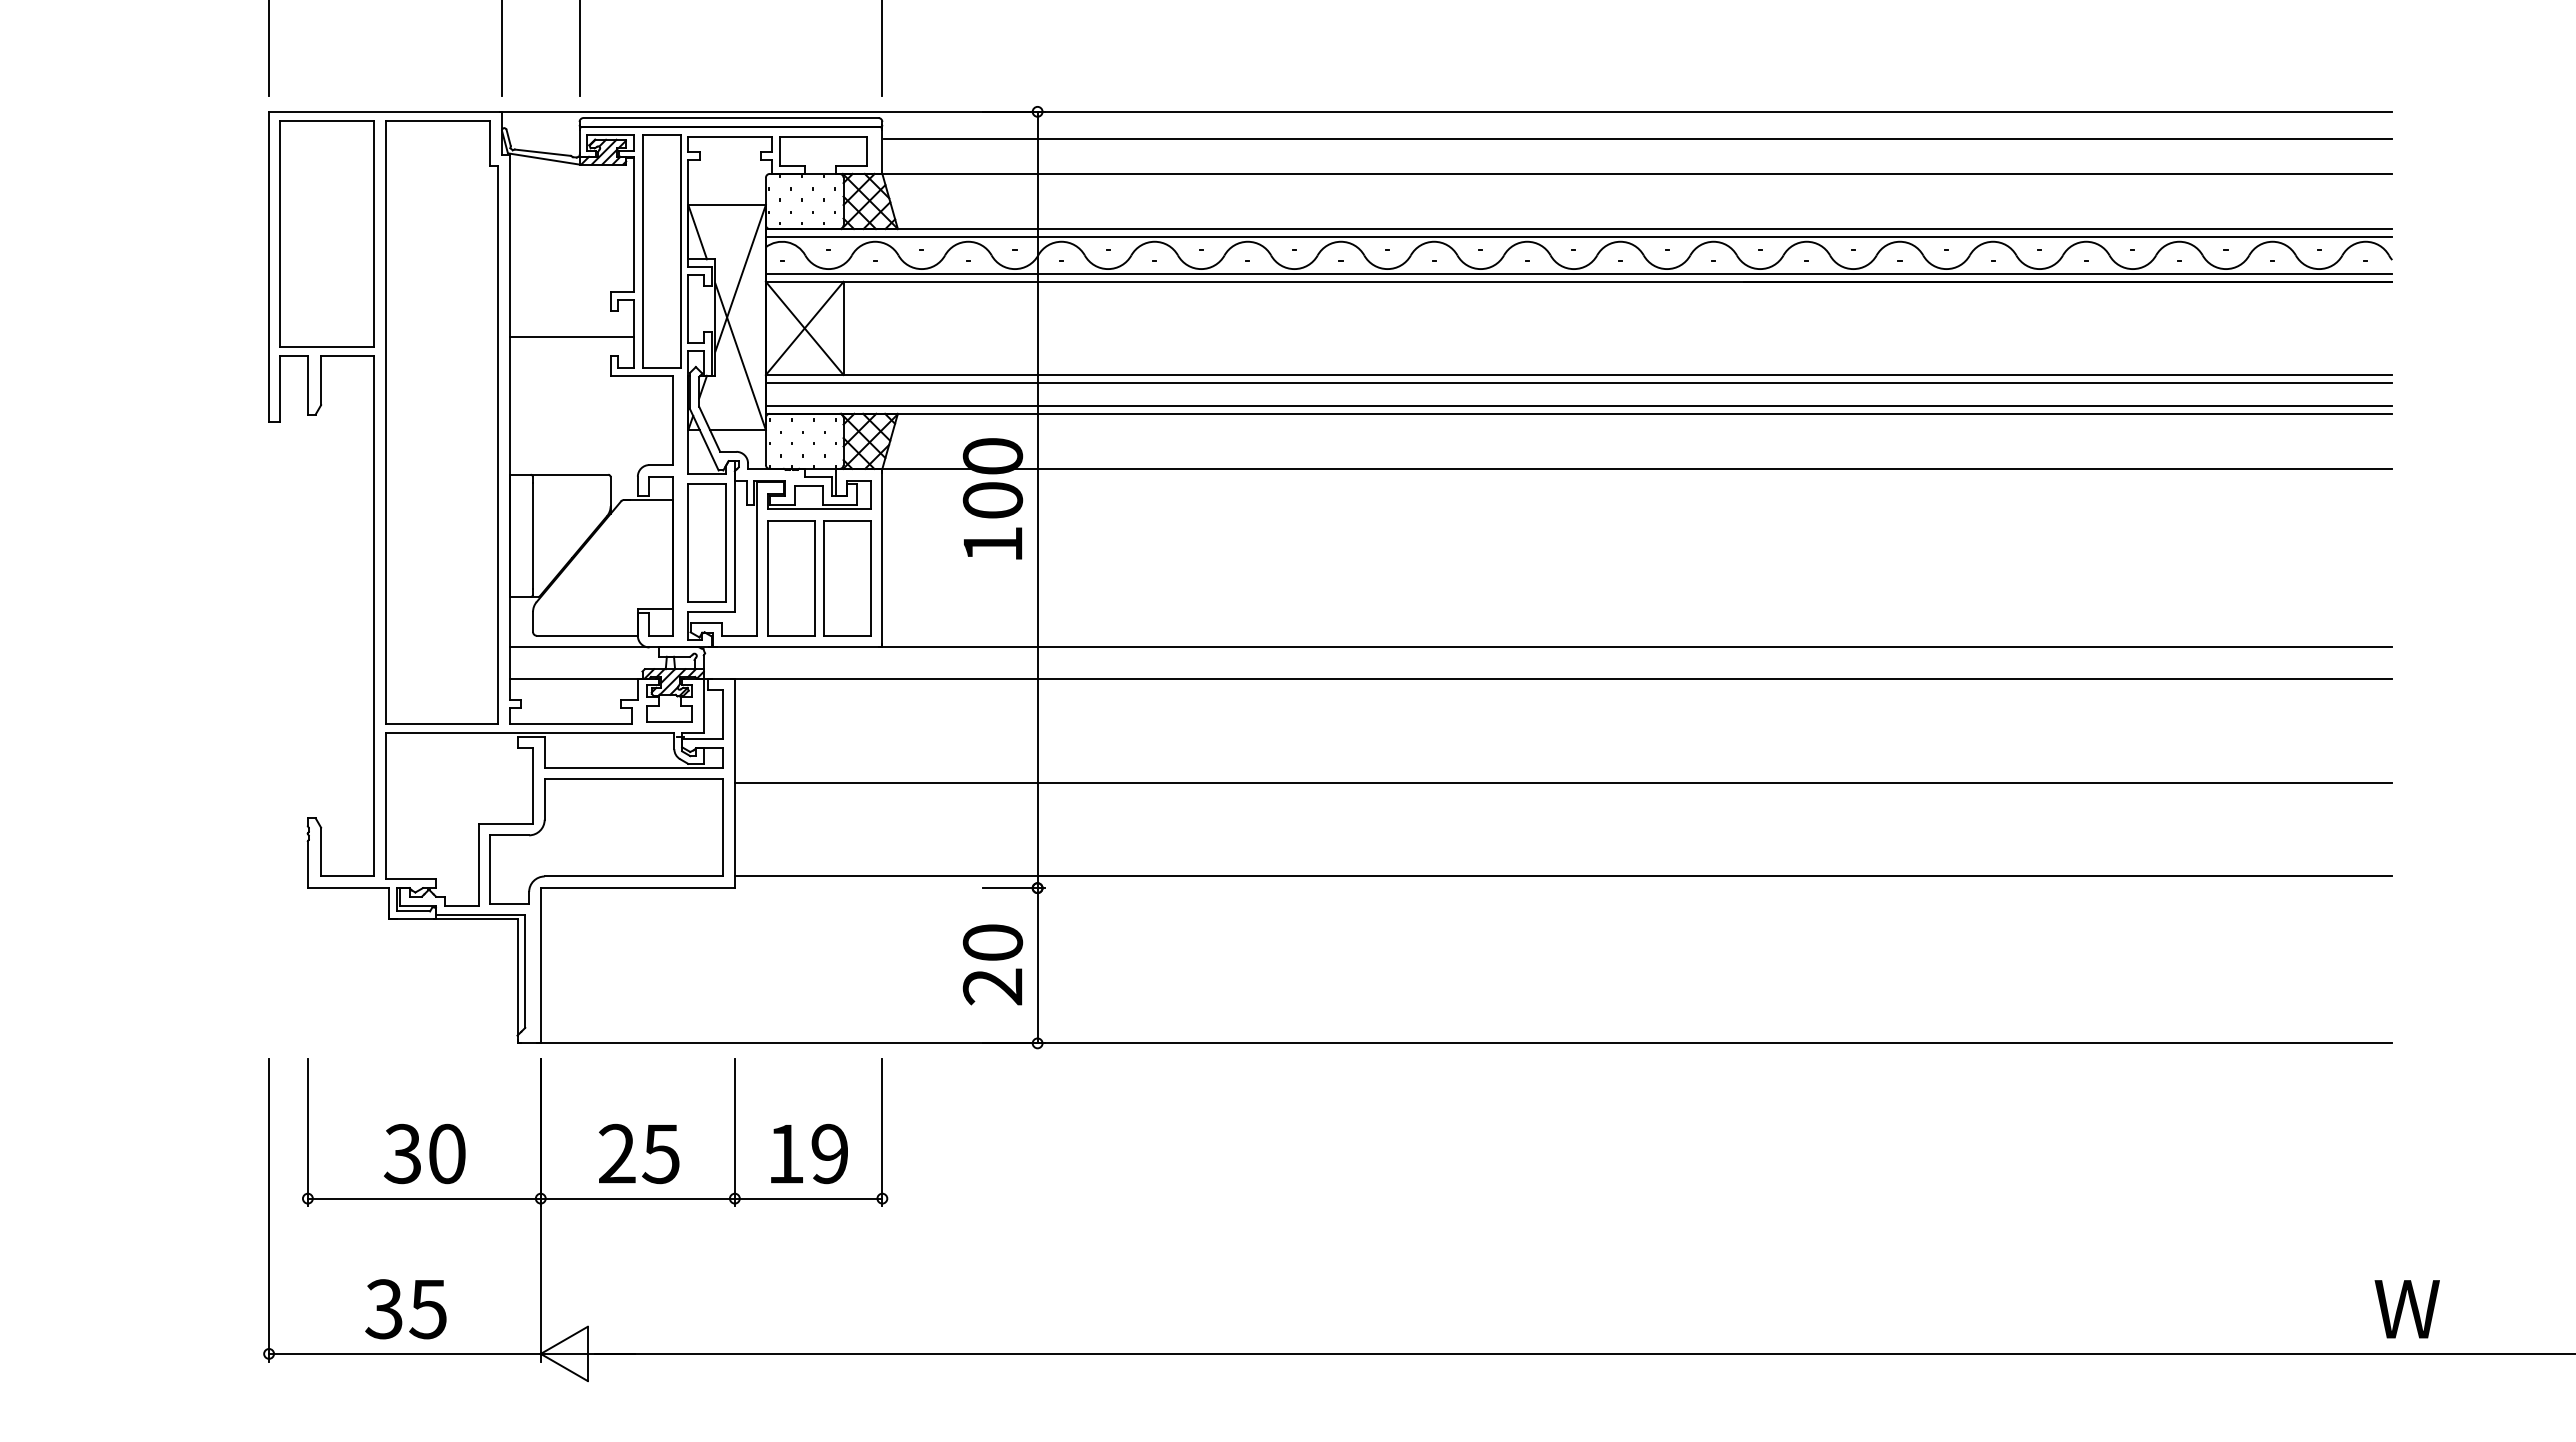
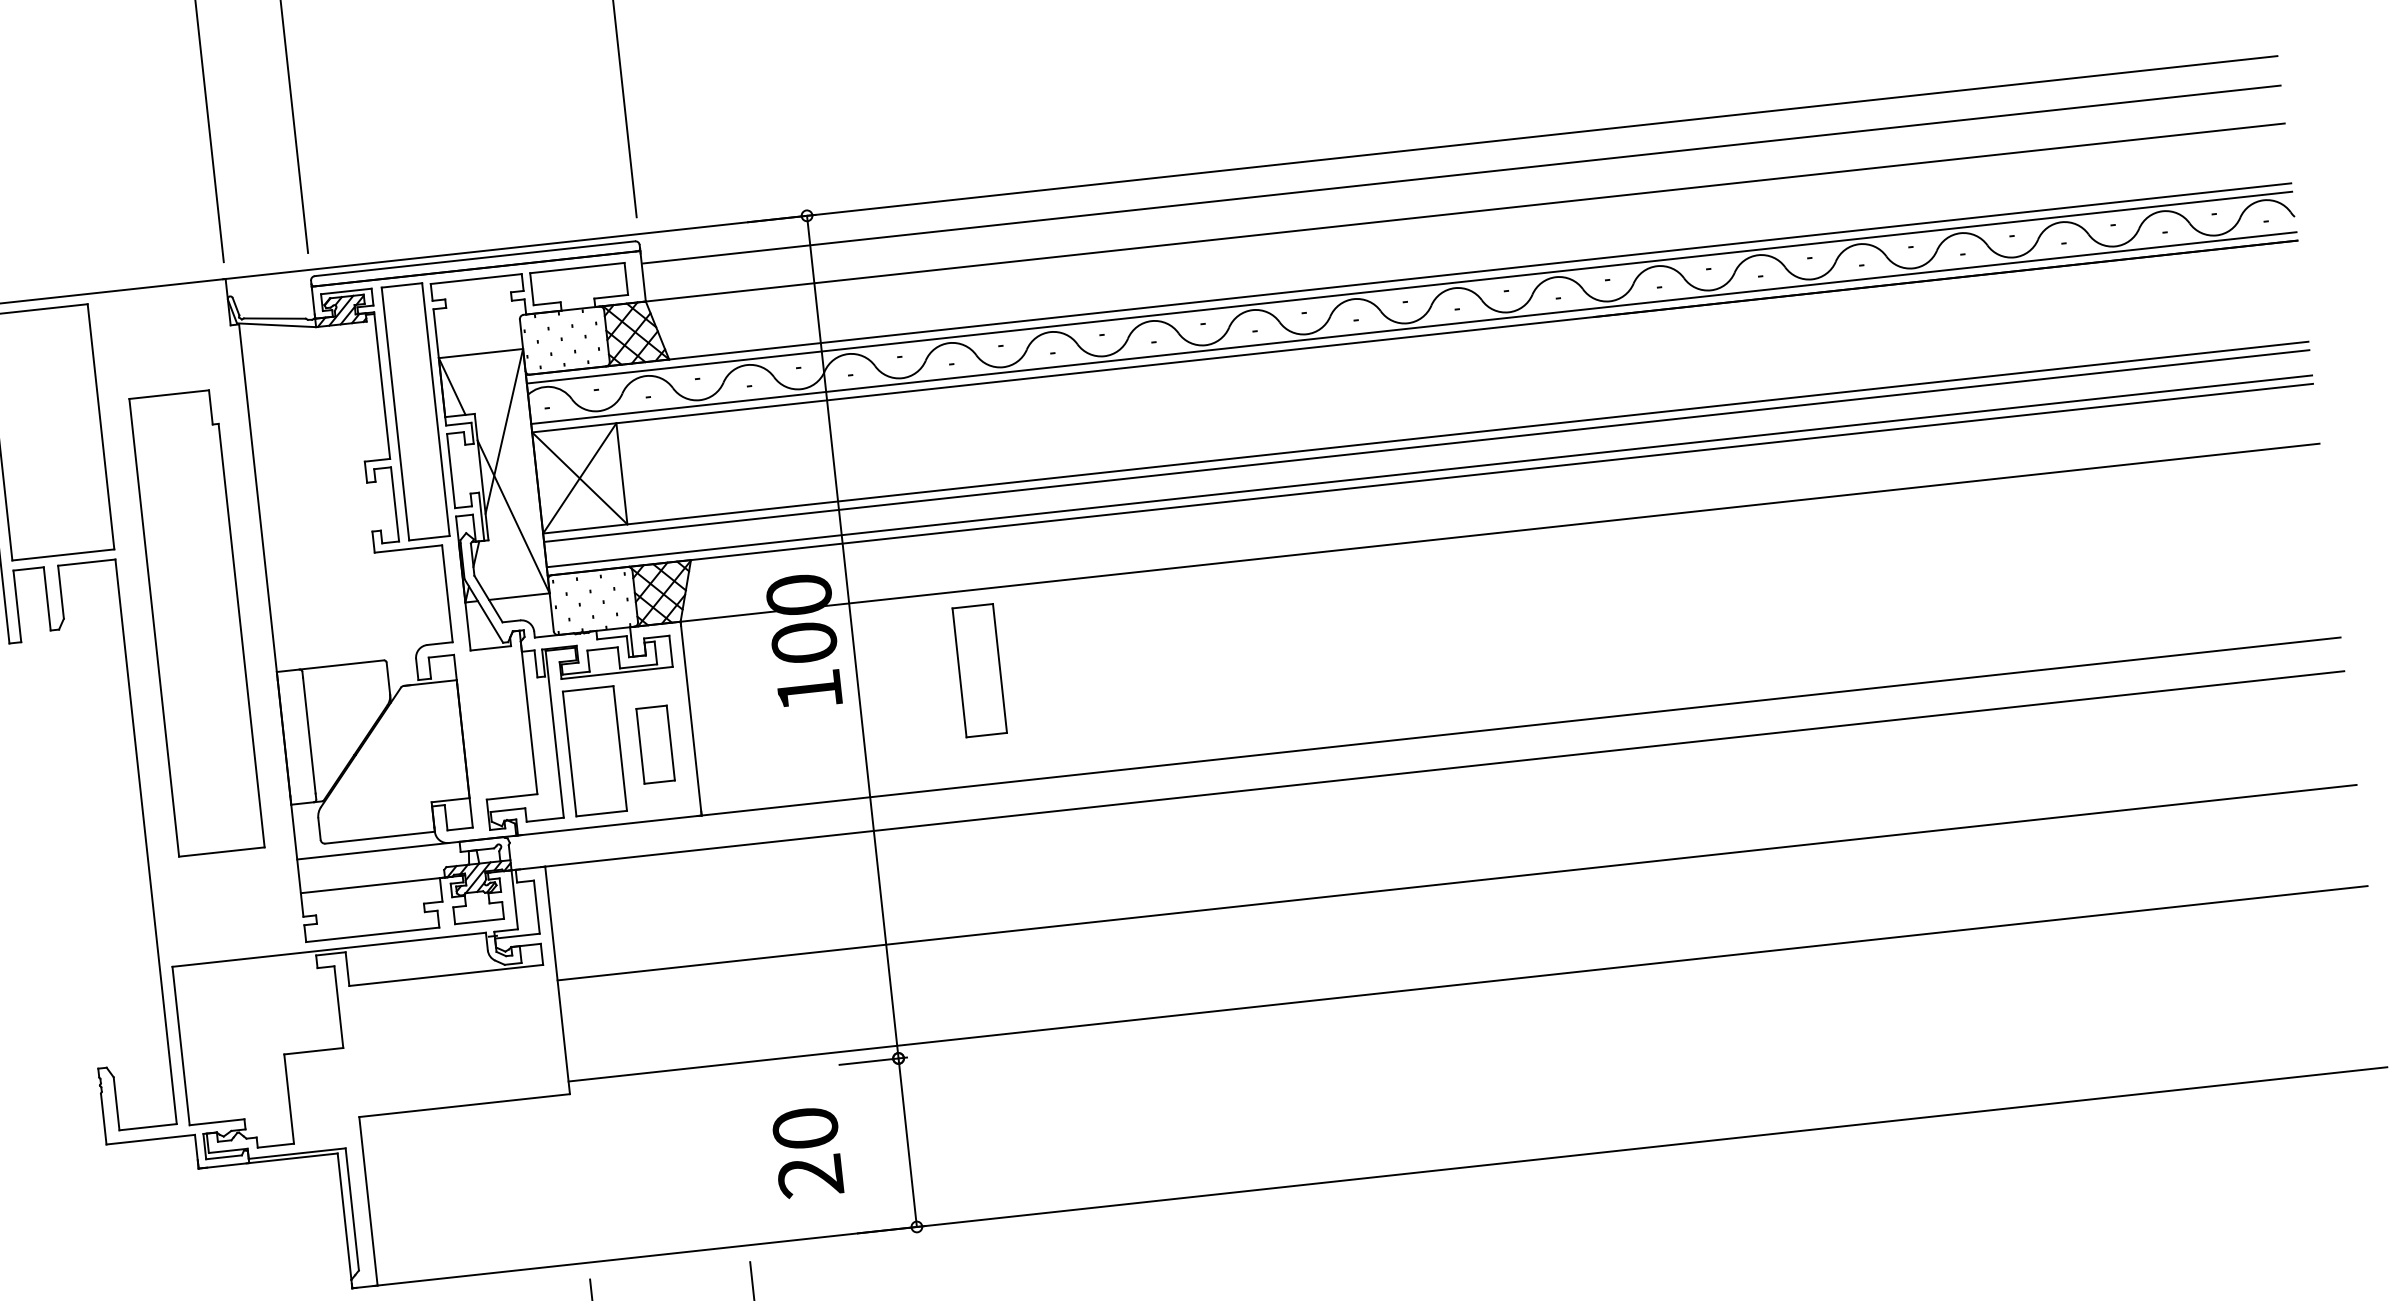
line: (571, 336) -> (327, 514), removed
part: (441, 422) -> (196, 623), size x0.7
part: (706, 542) -> (979, 670), moved
part: (847, 578) -> (655, 744), size x0.6
part: (606, 841) -> (425, 1058), removed
text: (992, 964) -> (807, 1152), moved

